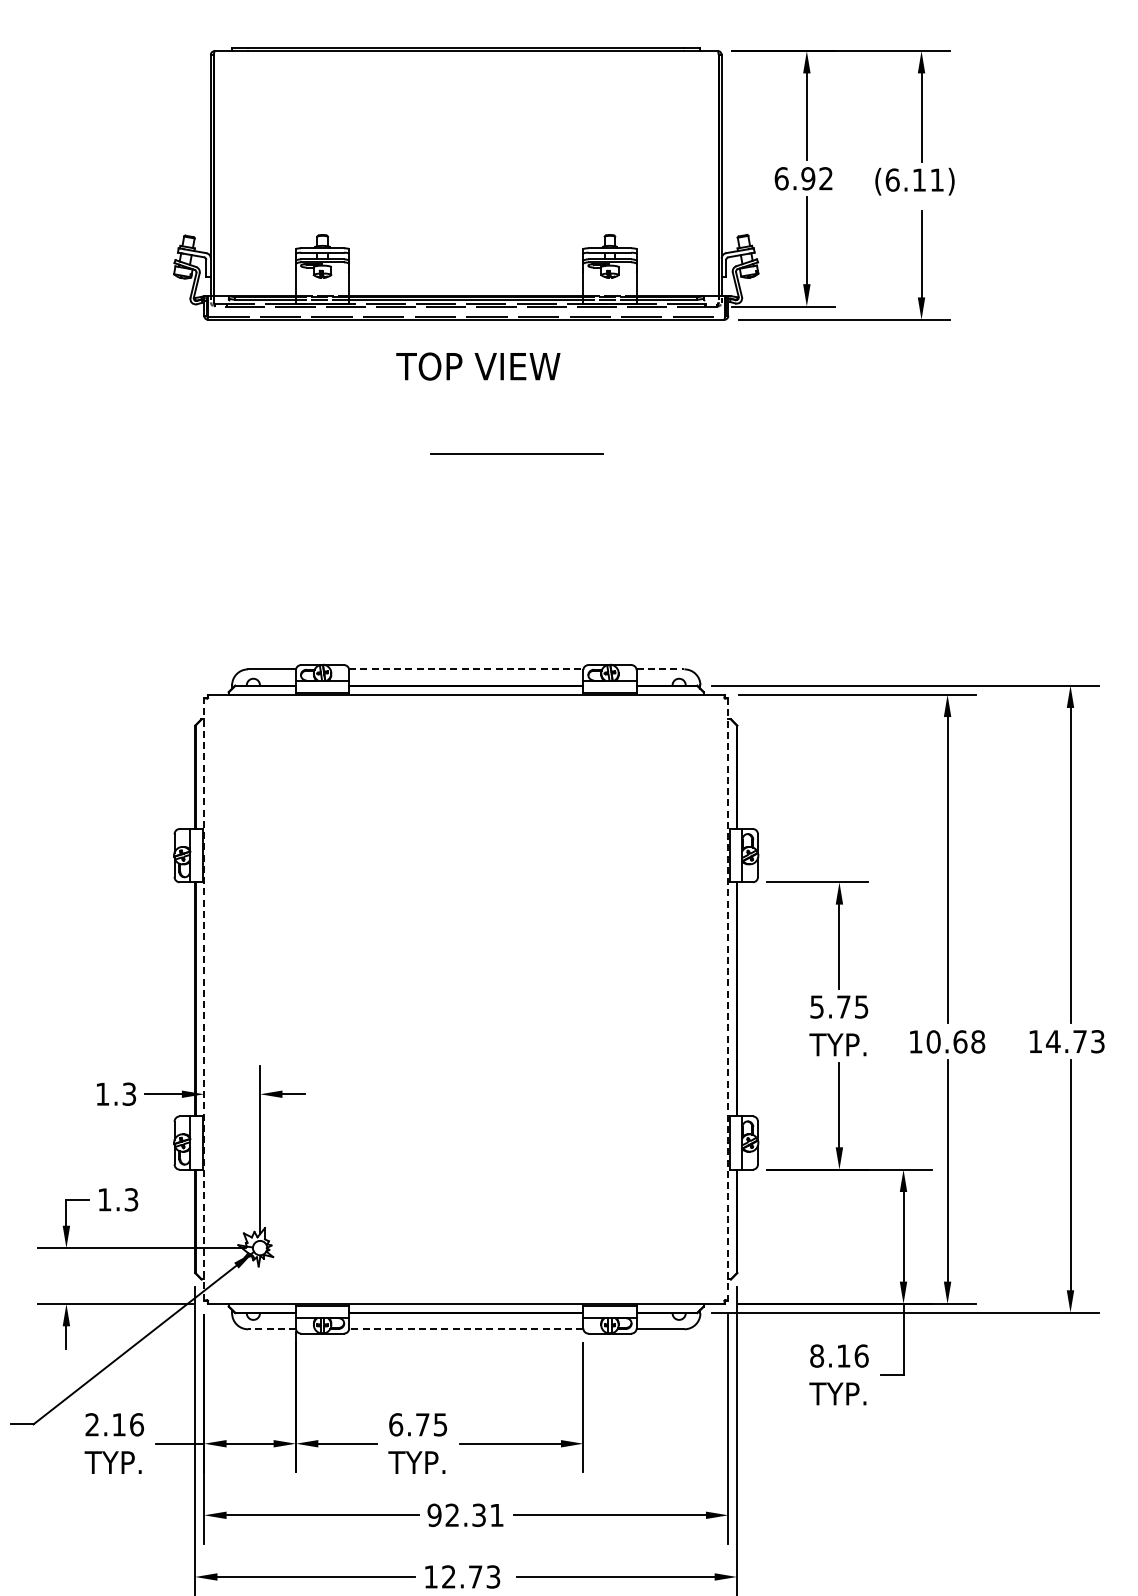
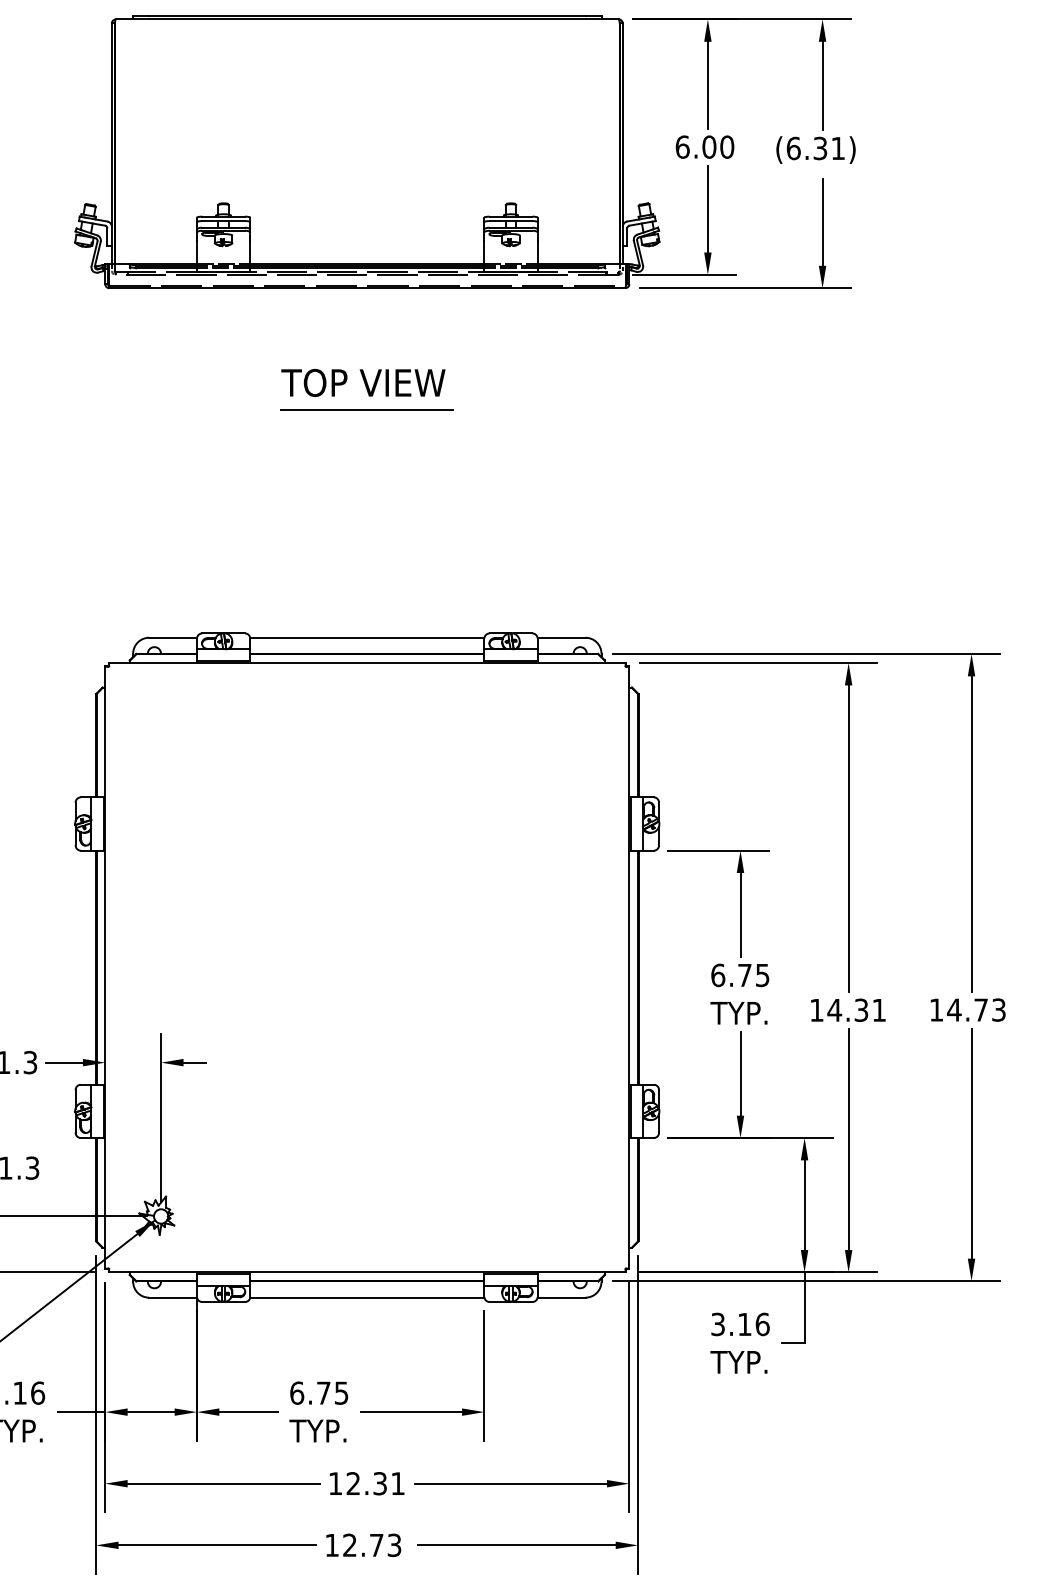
text: (817, 178) -> (718, 146), 6.92 -> 6.00
text: (919, 179) -> (820, 147), (6.11) -> (6.31)
text: (478, 366) -> (363, 382), moved
line: (516, 453) -> (366, 409), moved
line: (466, 669) -> (367, 637), dashed -> solid
line: (660, 669) -> (561, 637), dashed -> solid
line: (204, 998) -> (105, 966), dashed -> solid
line: (728, 999) -> (629, 967), dashed -> solid
text: (817, 1006) -> (718, 974), 5.75 -> 6.75
text: (955, 1041) -> (856, 1009), 10.68 -> 14.31
line: (272, 1329) -> (173, 1297), dashed -> solid
line: (465, 1329) -> (366, 1297), dashed -> solid
text: (817, 1355) -> (718, 1323), 8.16 -> 3.16
text: (434, 1514) -> (335, 1482), 92.31 -> 12.31

